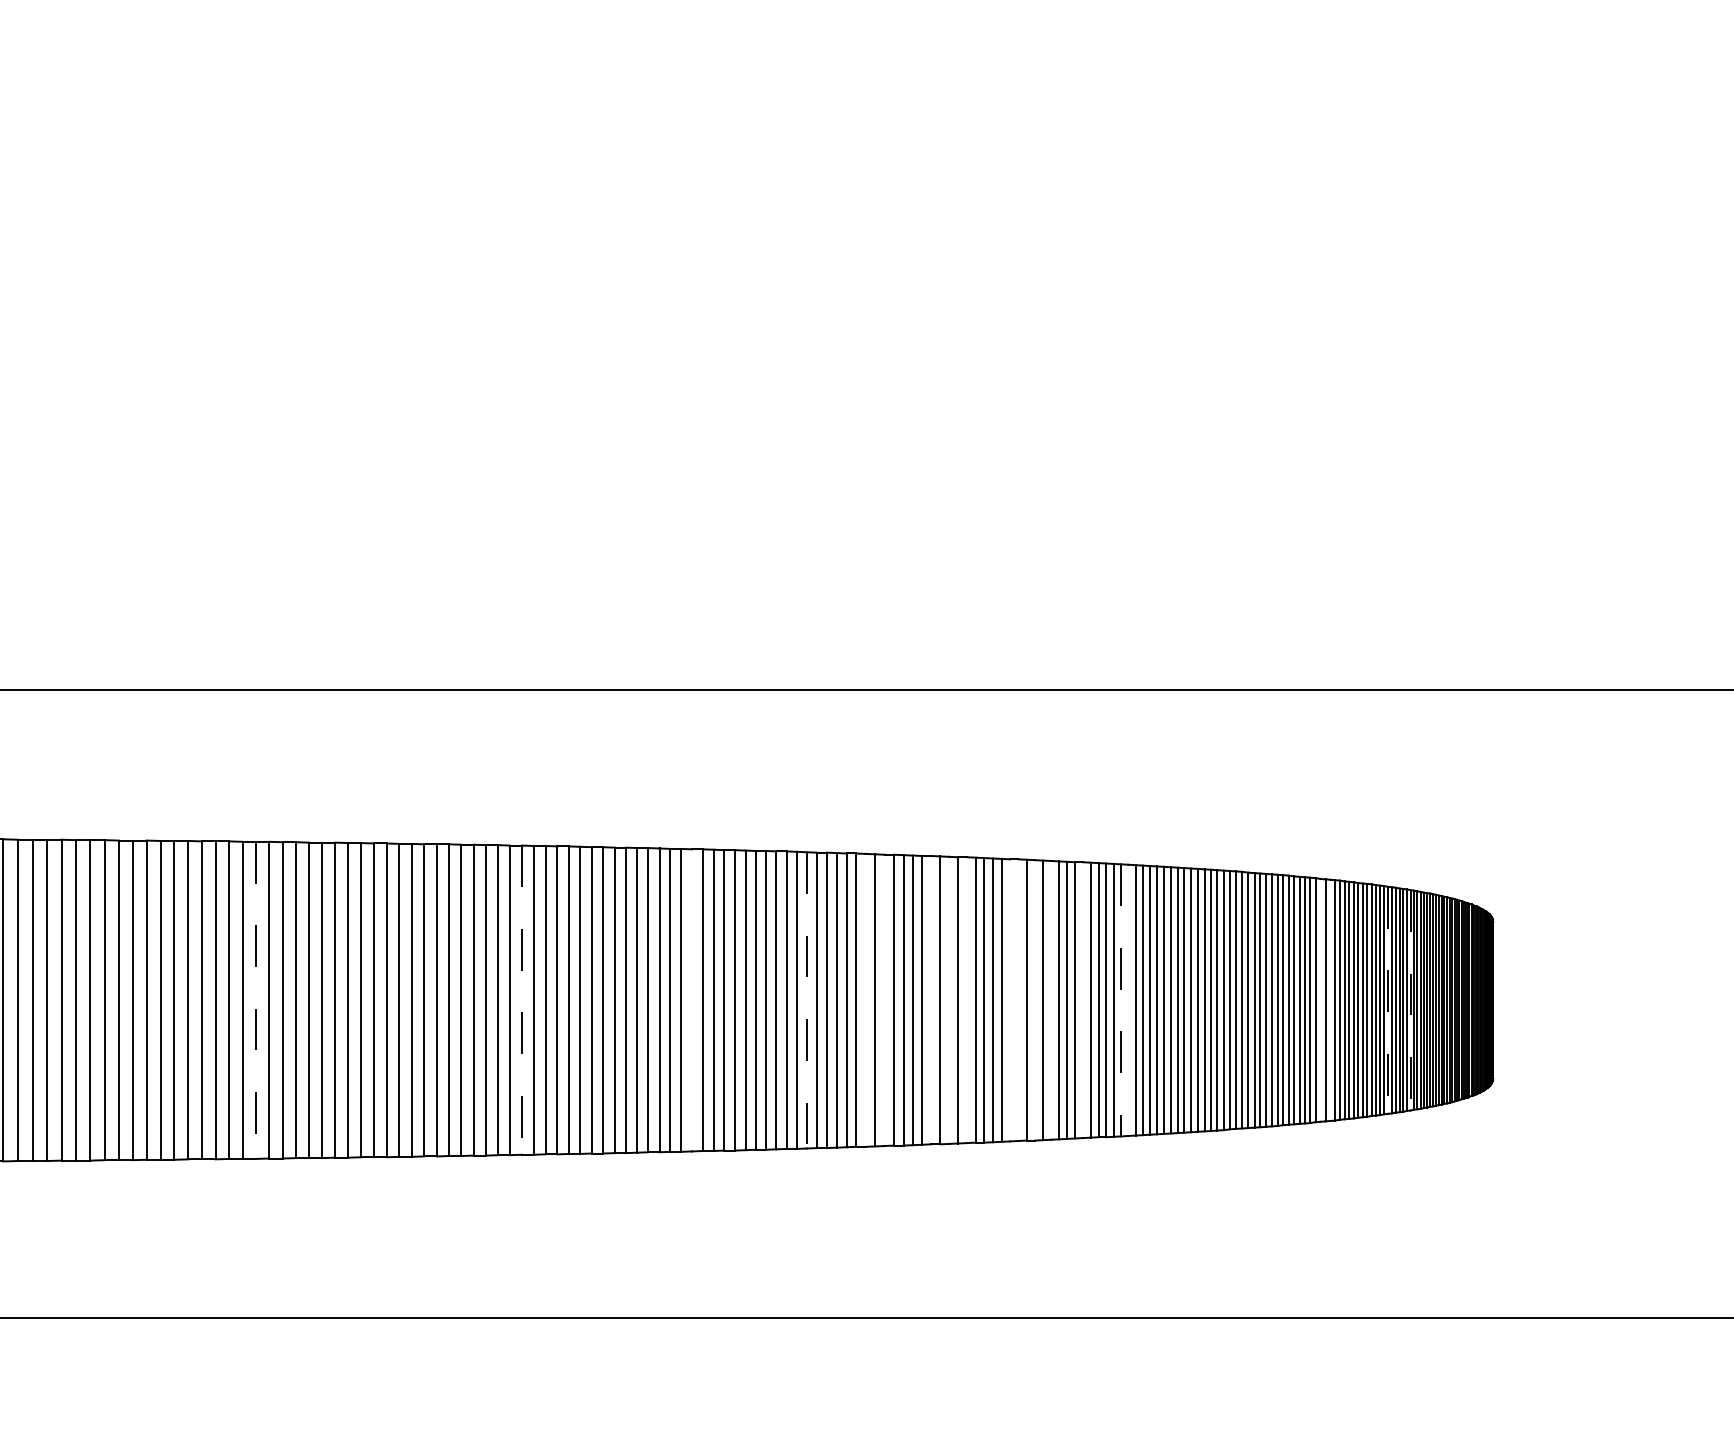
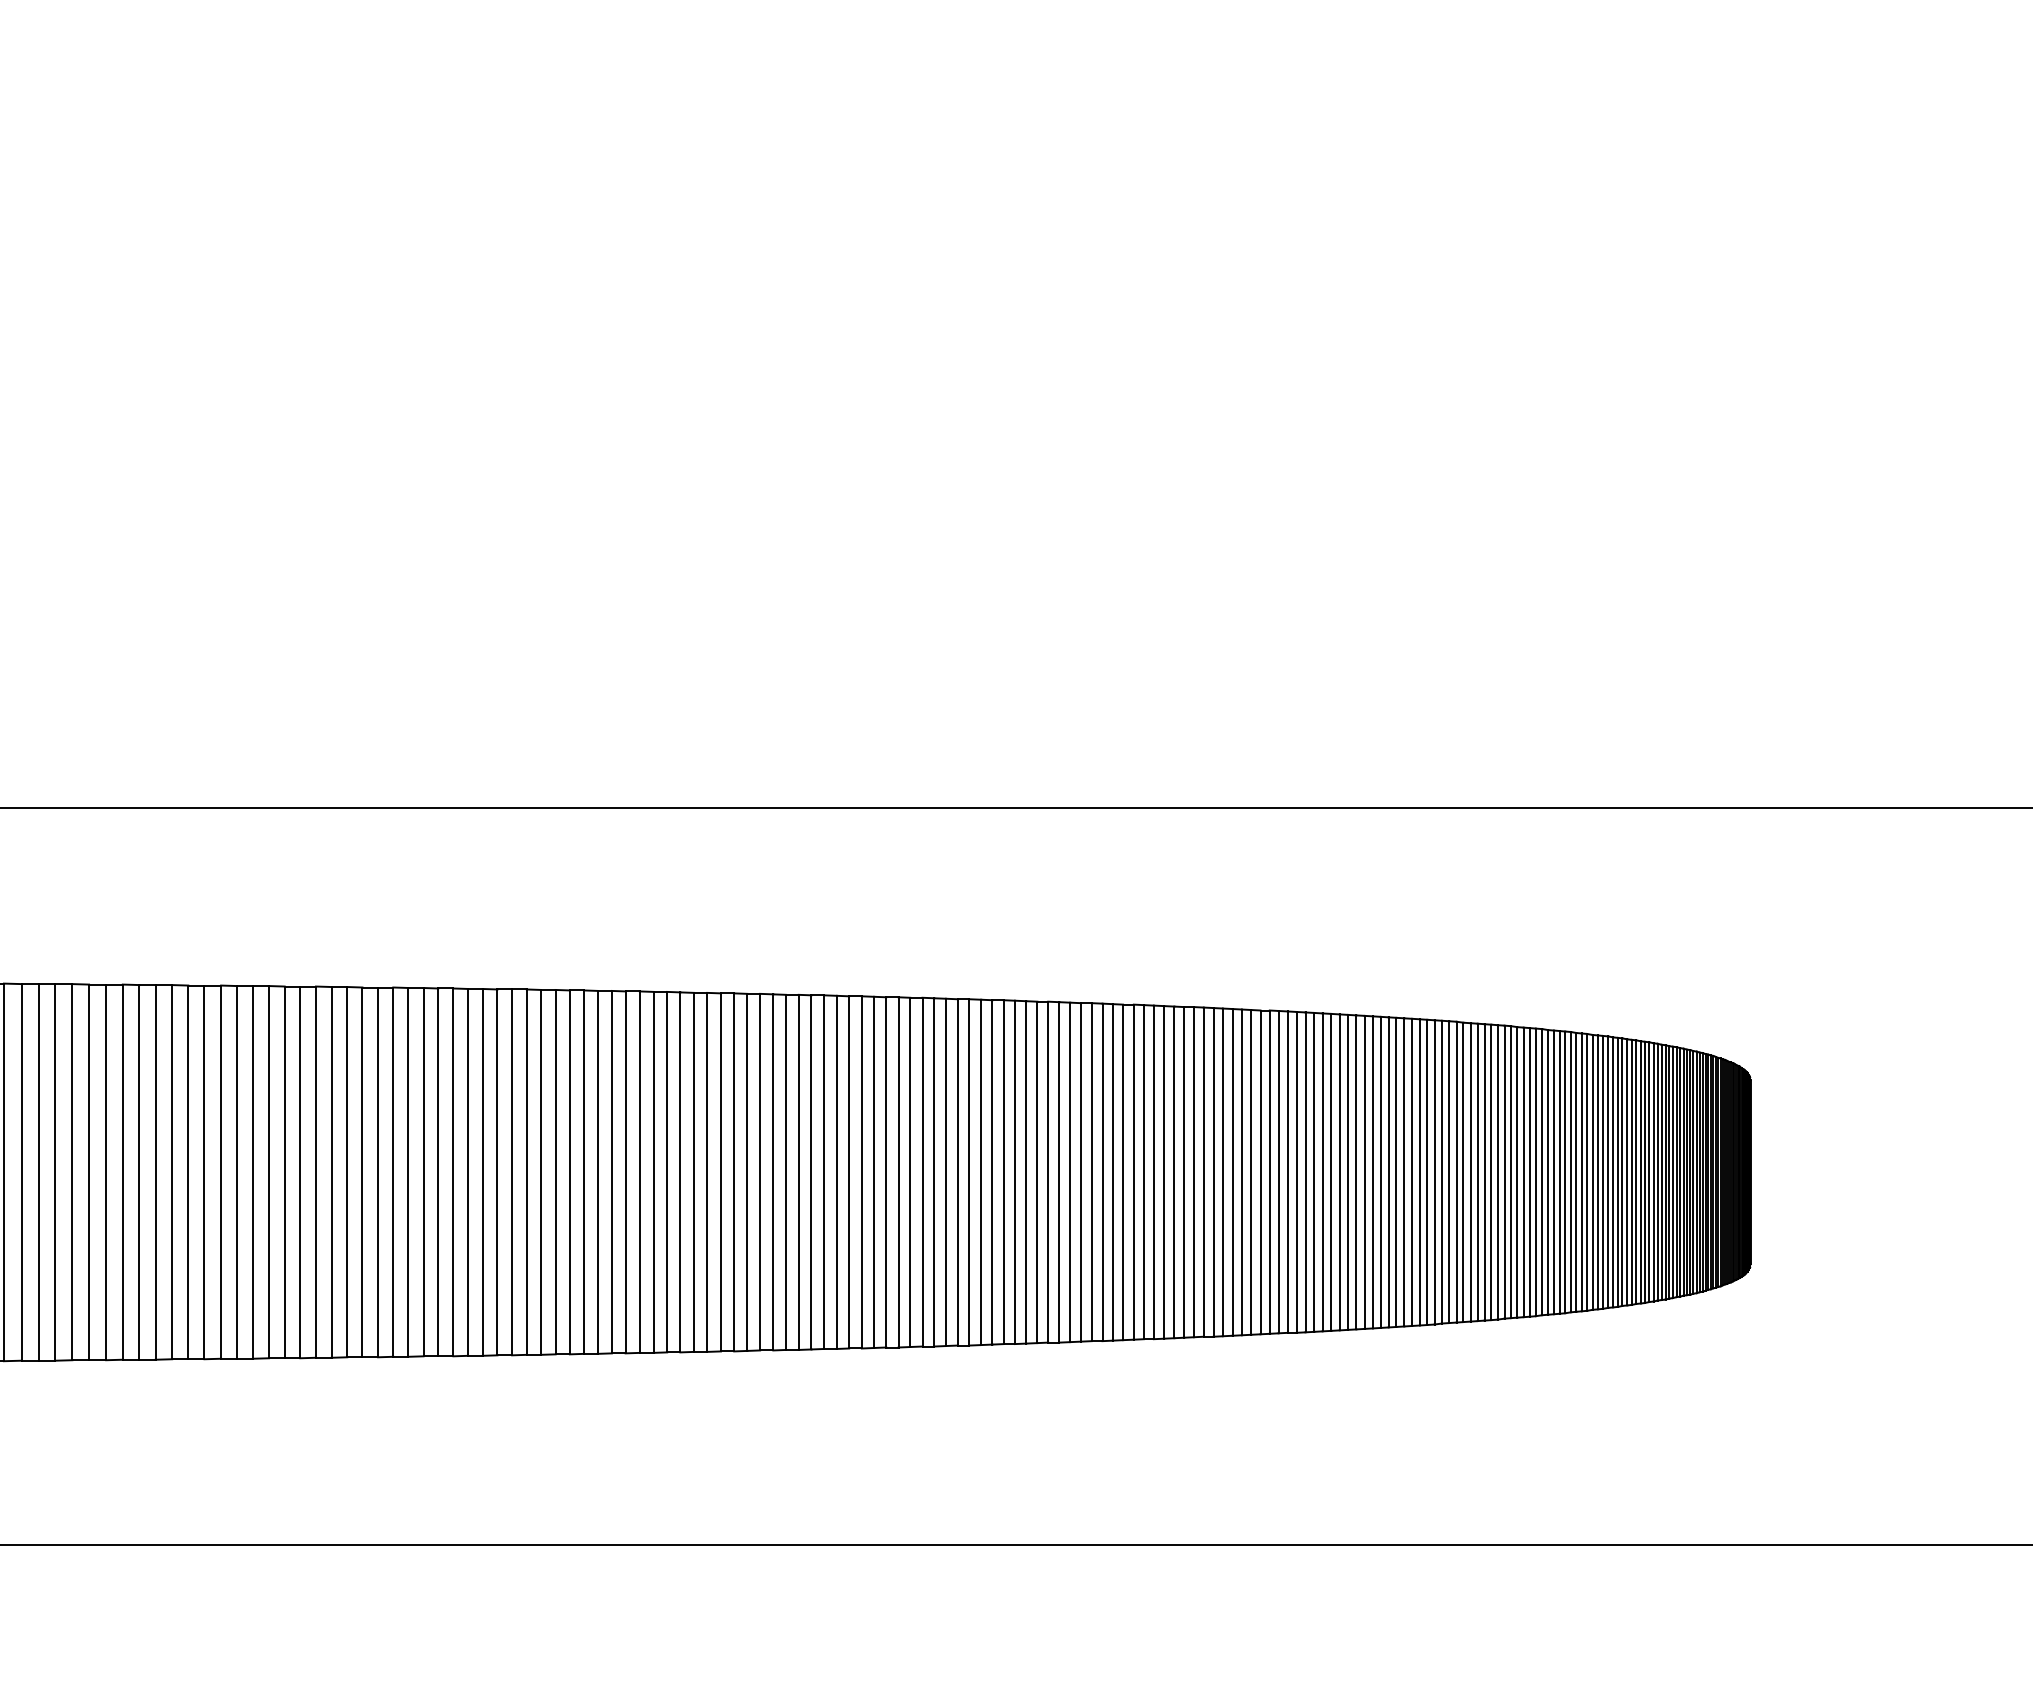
line: (966, 999) -> (1133, 1171), added
line: (1082, 999) -> (1269, 1171), added
line: (256, 1000) -> (300, 1172), dashed -> solid
line: (521, 1000) -> (611, 1172), dashed -> solid
line: (692, 1000) -> (811, 1172), added
line: (806, 1000) -> (945, 1172), dashed -> solid
line: (865, 1000) -> (1014, 1172), added
line: (884, 1000) -> (1037, 1172), added
line: (930, 1000) -> (1091, 1172), added
line: (948, 1000) -> (1112, 1172), added
line: (1010, 1000) -> (1184, 1172), added
line: (1017, 1000) -> (1193, 1172), added
line: (1035, 1000) -> (1213, 1172), added
line: (1051, 1000) -> (1232, 1172), added
line: (1121, 1000) -> (1314, 1172), dashed -> solid
line: (1128, 1000) -> (1322, 1172), added
line: (1320, 1000) -> (1548, 1172), added
line: (1330, 1000) -> (1559, 1172), added
line: (1388, 1000) -> (1627, 1172), dashed -> solid
line: (1410, 1000) -> (1653, 1172), dashed -> solid

